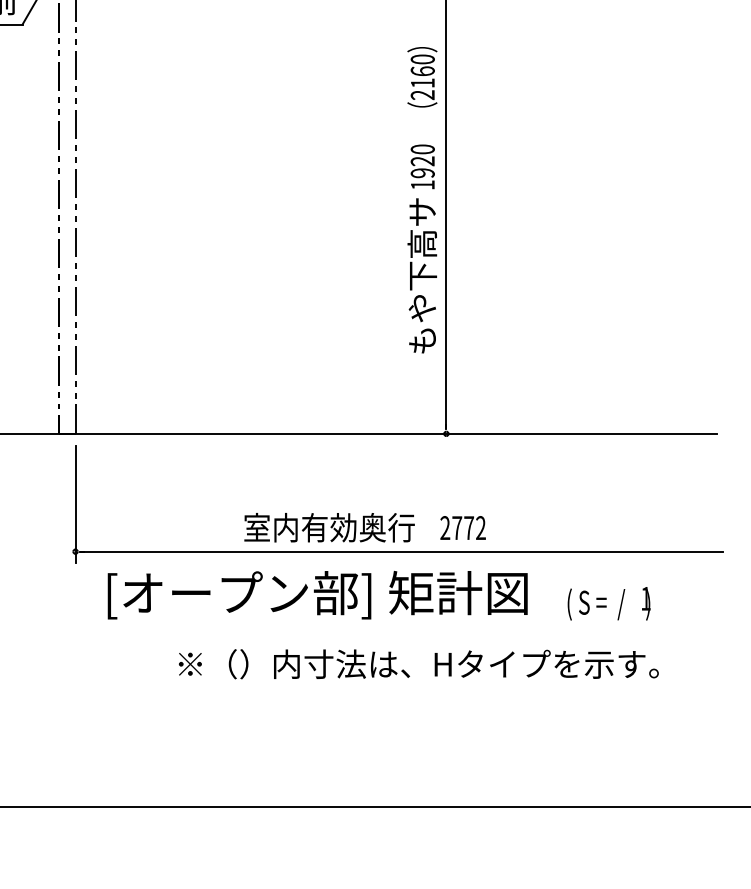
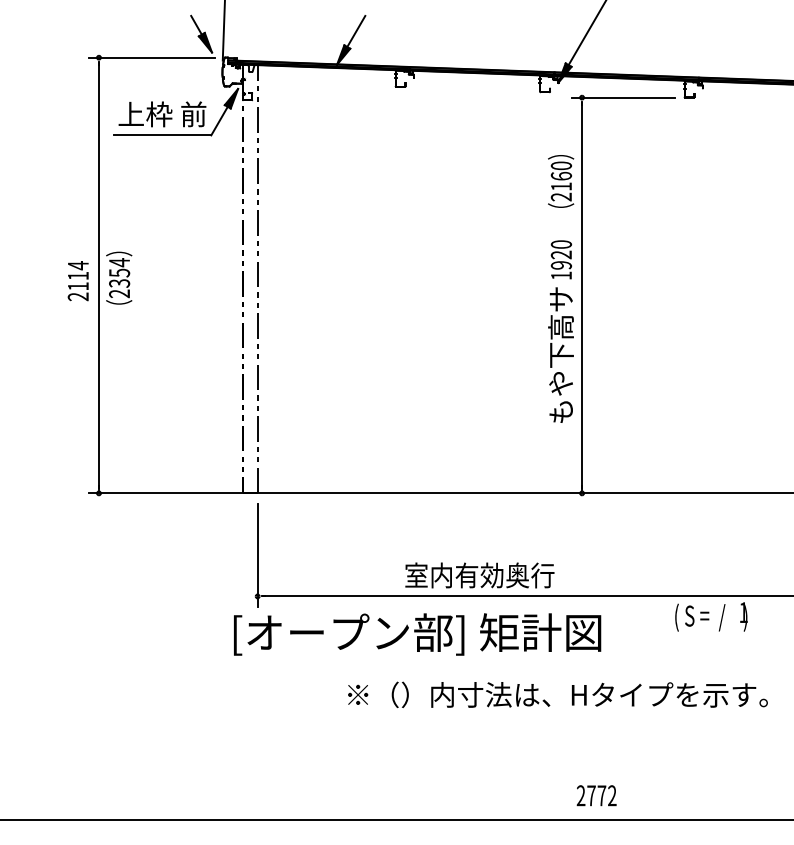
text: (462, 527) -> (596, 795), moved
text: (317, 595) -> (417, 634), moved
text: (609, 603) -> (711, 616), moved

